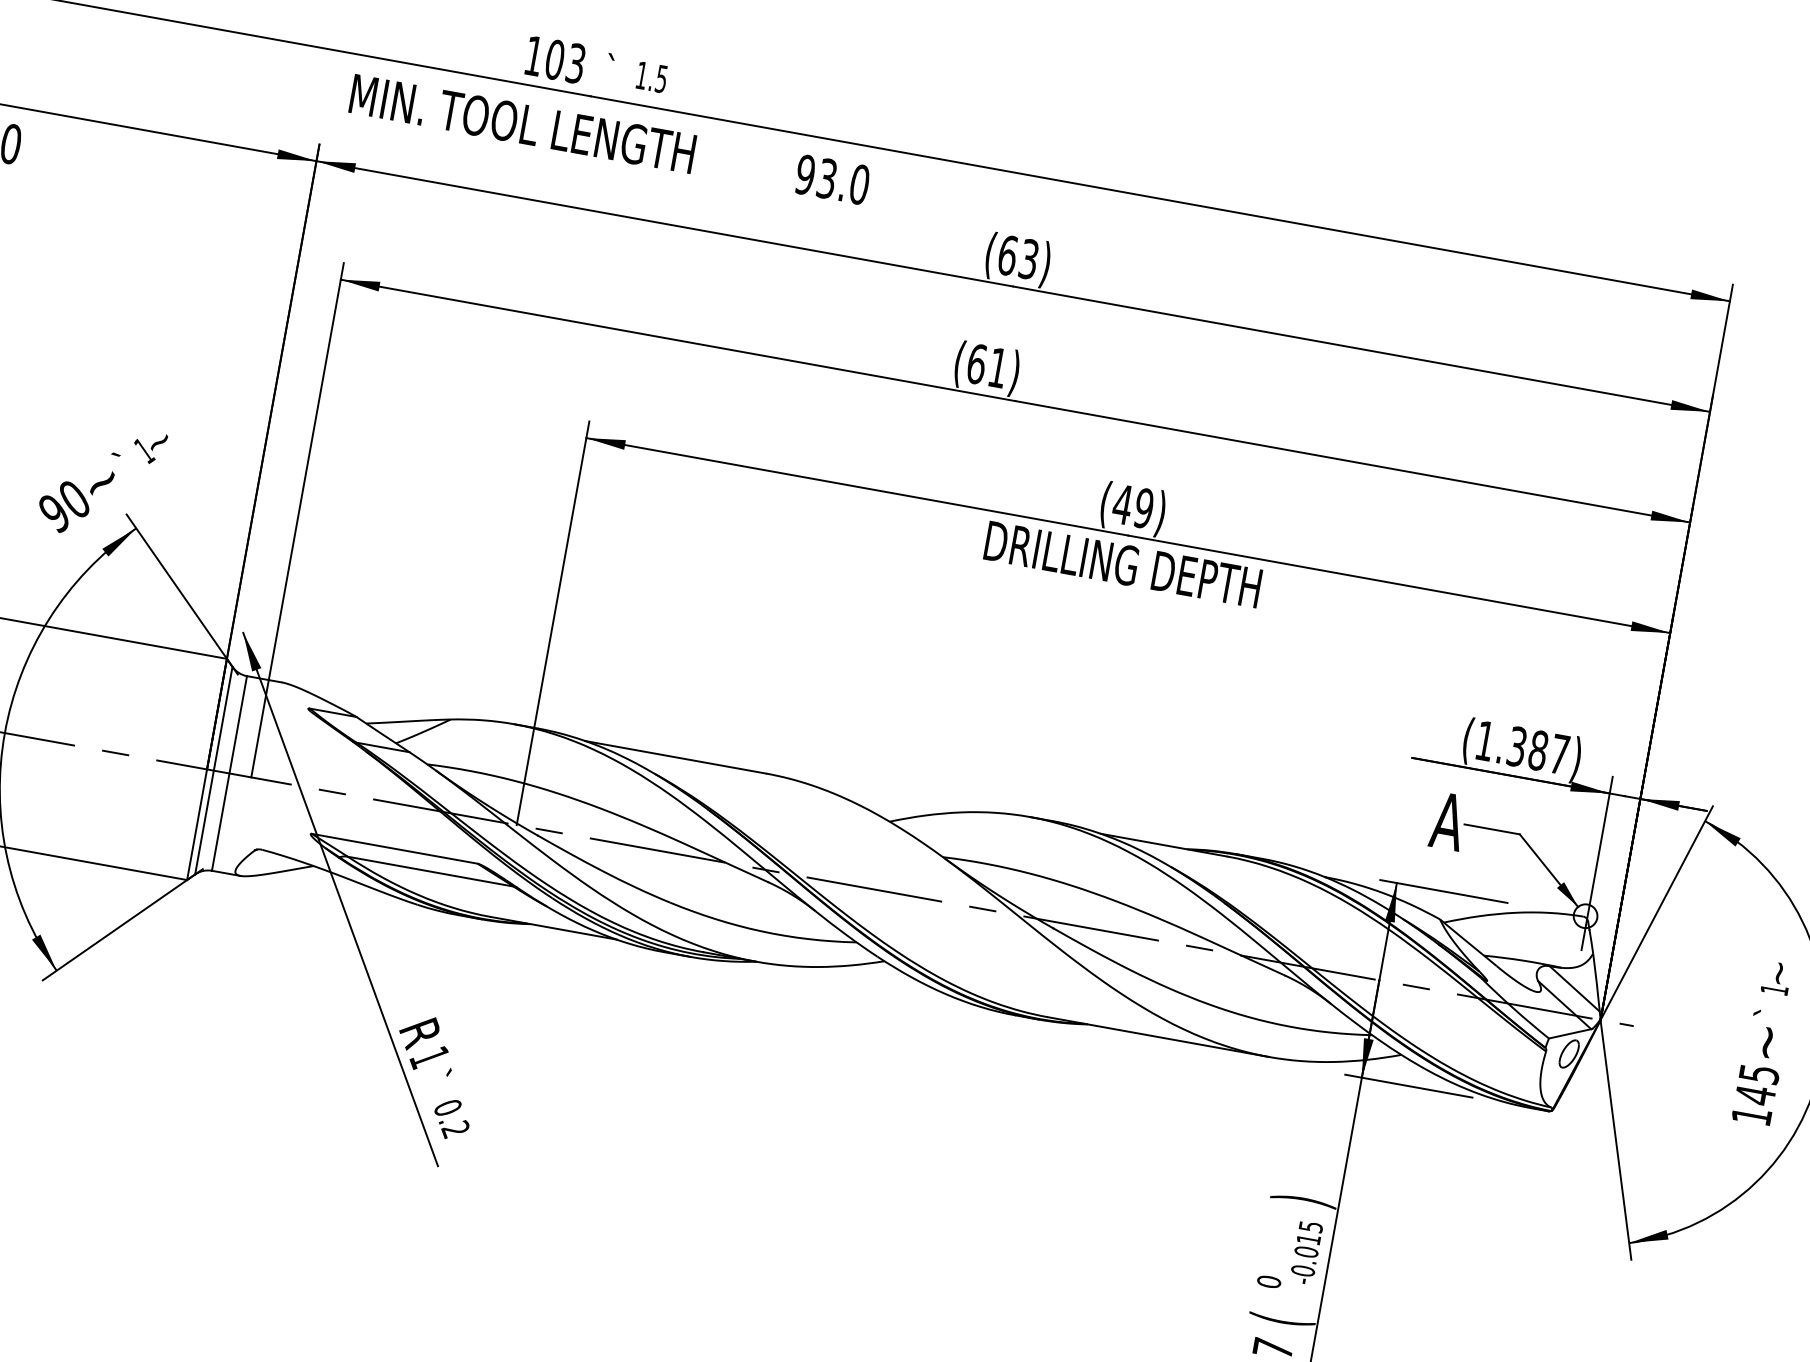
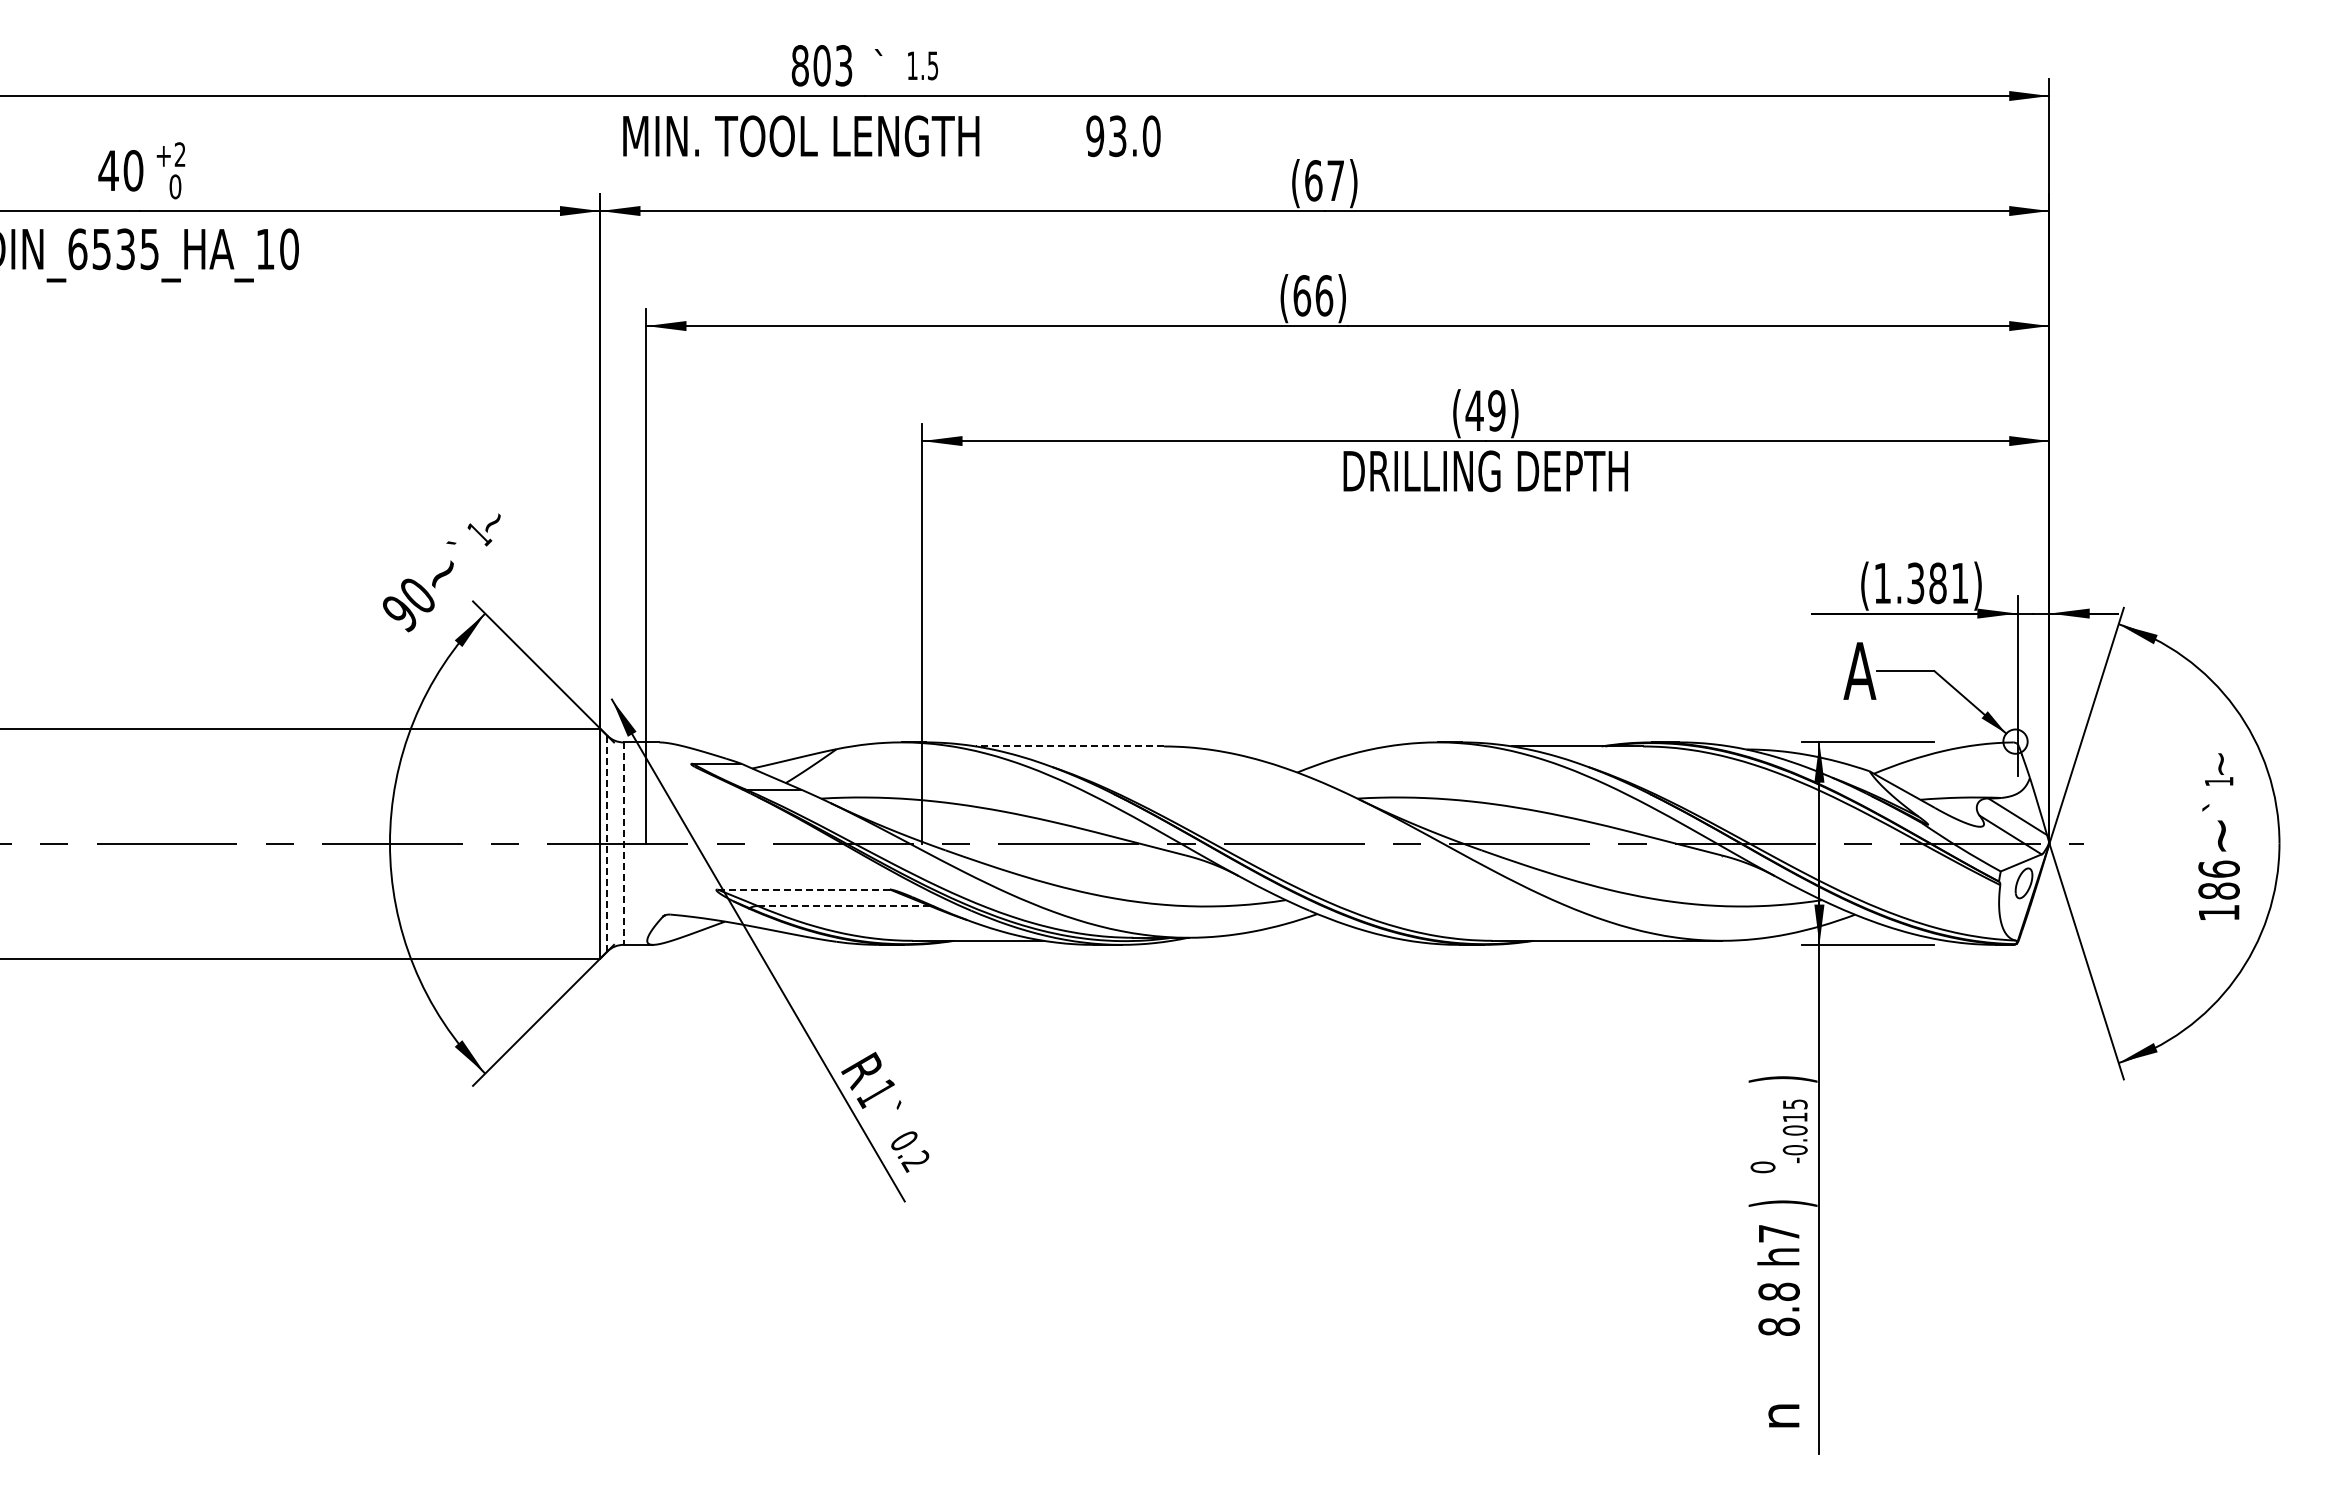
text: (533, 55) -> (799, 65), 103 -> 803
text: (1028, 259) -> (1335, 180), (63) -> (67)
text: (998, 367) -> (1324, 295), (61) -> (66)
text: (1560, 754) -> (1960, 583), (1.387) -> (1.381)
line: (675, 757) -> (1069, 746), solid -> dashed
line: (214, 770) -> (607, 843), solid -> dashed
line: (229, 774) -> (623, 844), solid -> dashed
line: (395, 848) -> (804, 889), solid -> dashed
line: (431, 872) -> (844, 906), solid -> dashed
text: (1756, 1084) -> (2218, 880), 145 -> 186
text: (1281, 1320) -> (1782, 1203), ( -> )

